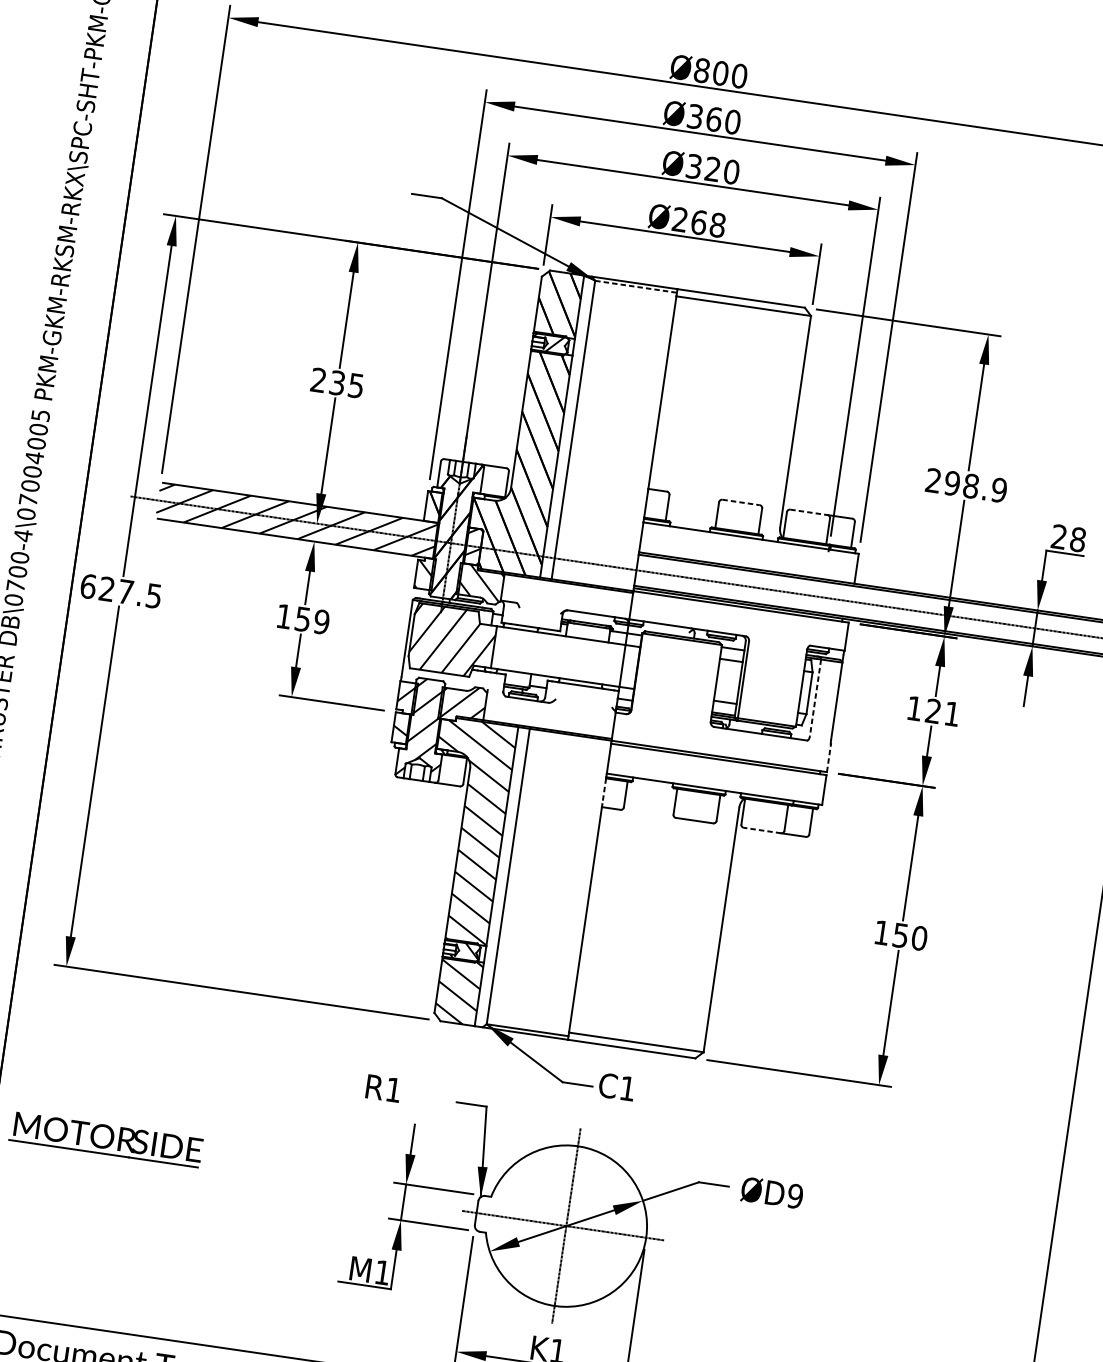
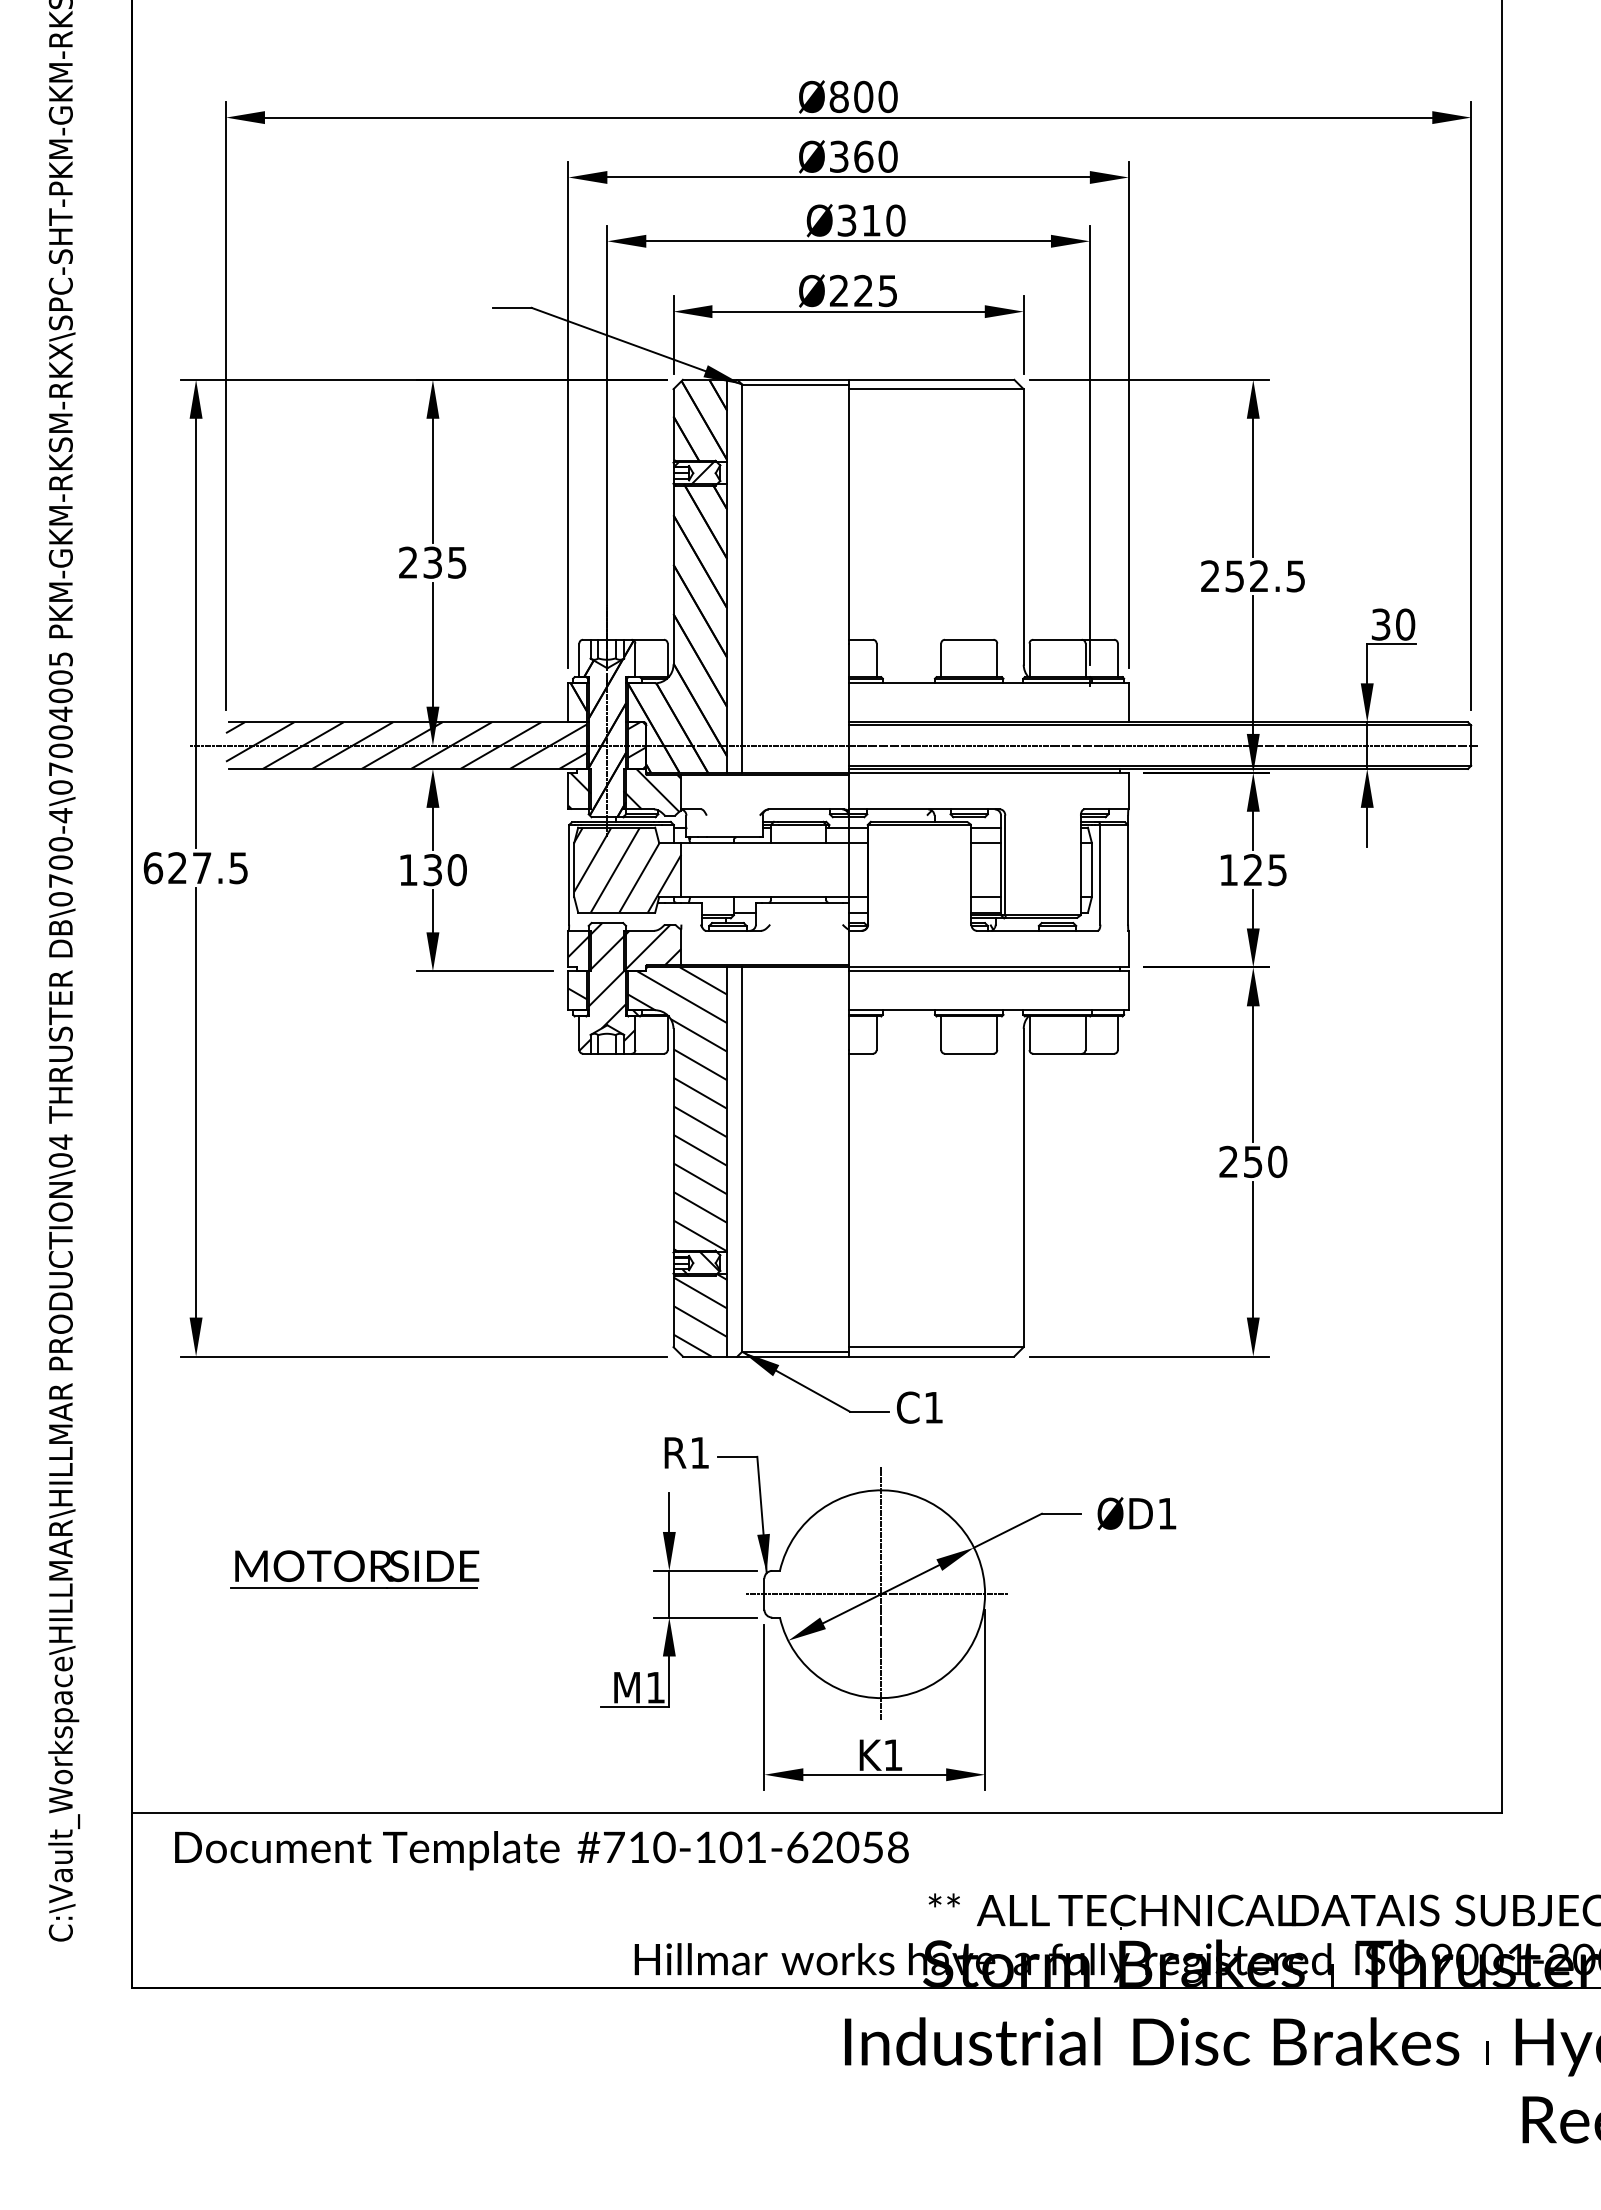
text: (712, 169) -> (871, 220), Ø320 -> Ø310
text: (708, 223) -> (875, 290), Ø268 -> Ø225
line: (636, 286) -> (795, 384), dashed -> solid
text: (975, 487) -> (1265, 576), 298.9 -> 252.5
line: (741, 502) -> (969, 639), dashed -> solid
line: (809, 512) -> (1058, 639), dashed -> solid
text: (1068, 538) -> (1393, 624), 28 -> 30
text: (312, 621) -> (445, 870), 159 -> 130
line: (815, 697) -> (1100, 874), dashed -> solid
text: (952, 714) -> (1277, 870), 121 -> 125
line: (828, 757) -> (1128, 948), dashed -> solid
line: (604, 791) -> (848, 1033), dashed -> solid
line: (762, 830) -> (1057, 1053), dashed -> solid
text: (881, 932) -> (1228, 1161), 150 -> 250
text: (383, 1088) -> (686, 1452), moved
part: (105, 1139) -> (354, 1569), moved
text: (794, 1196) -> (1166, 1513), ØD9 -> ØD1

